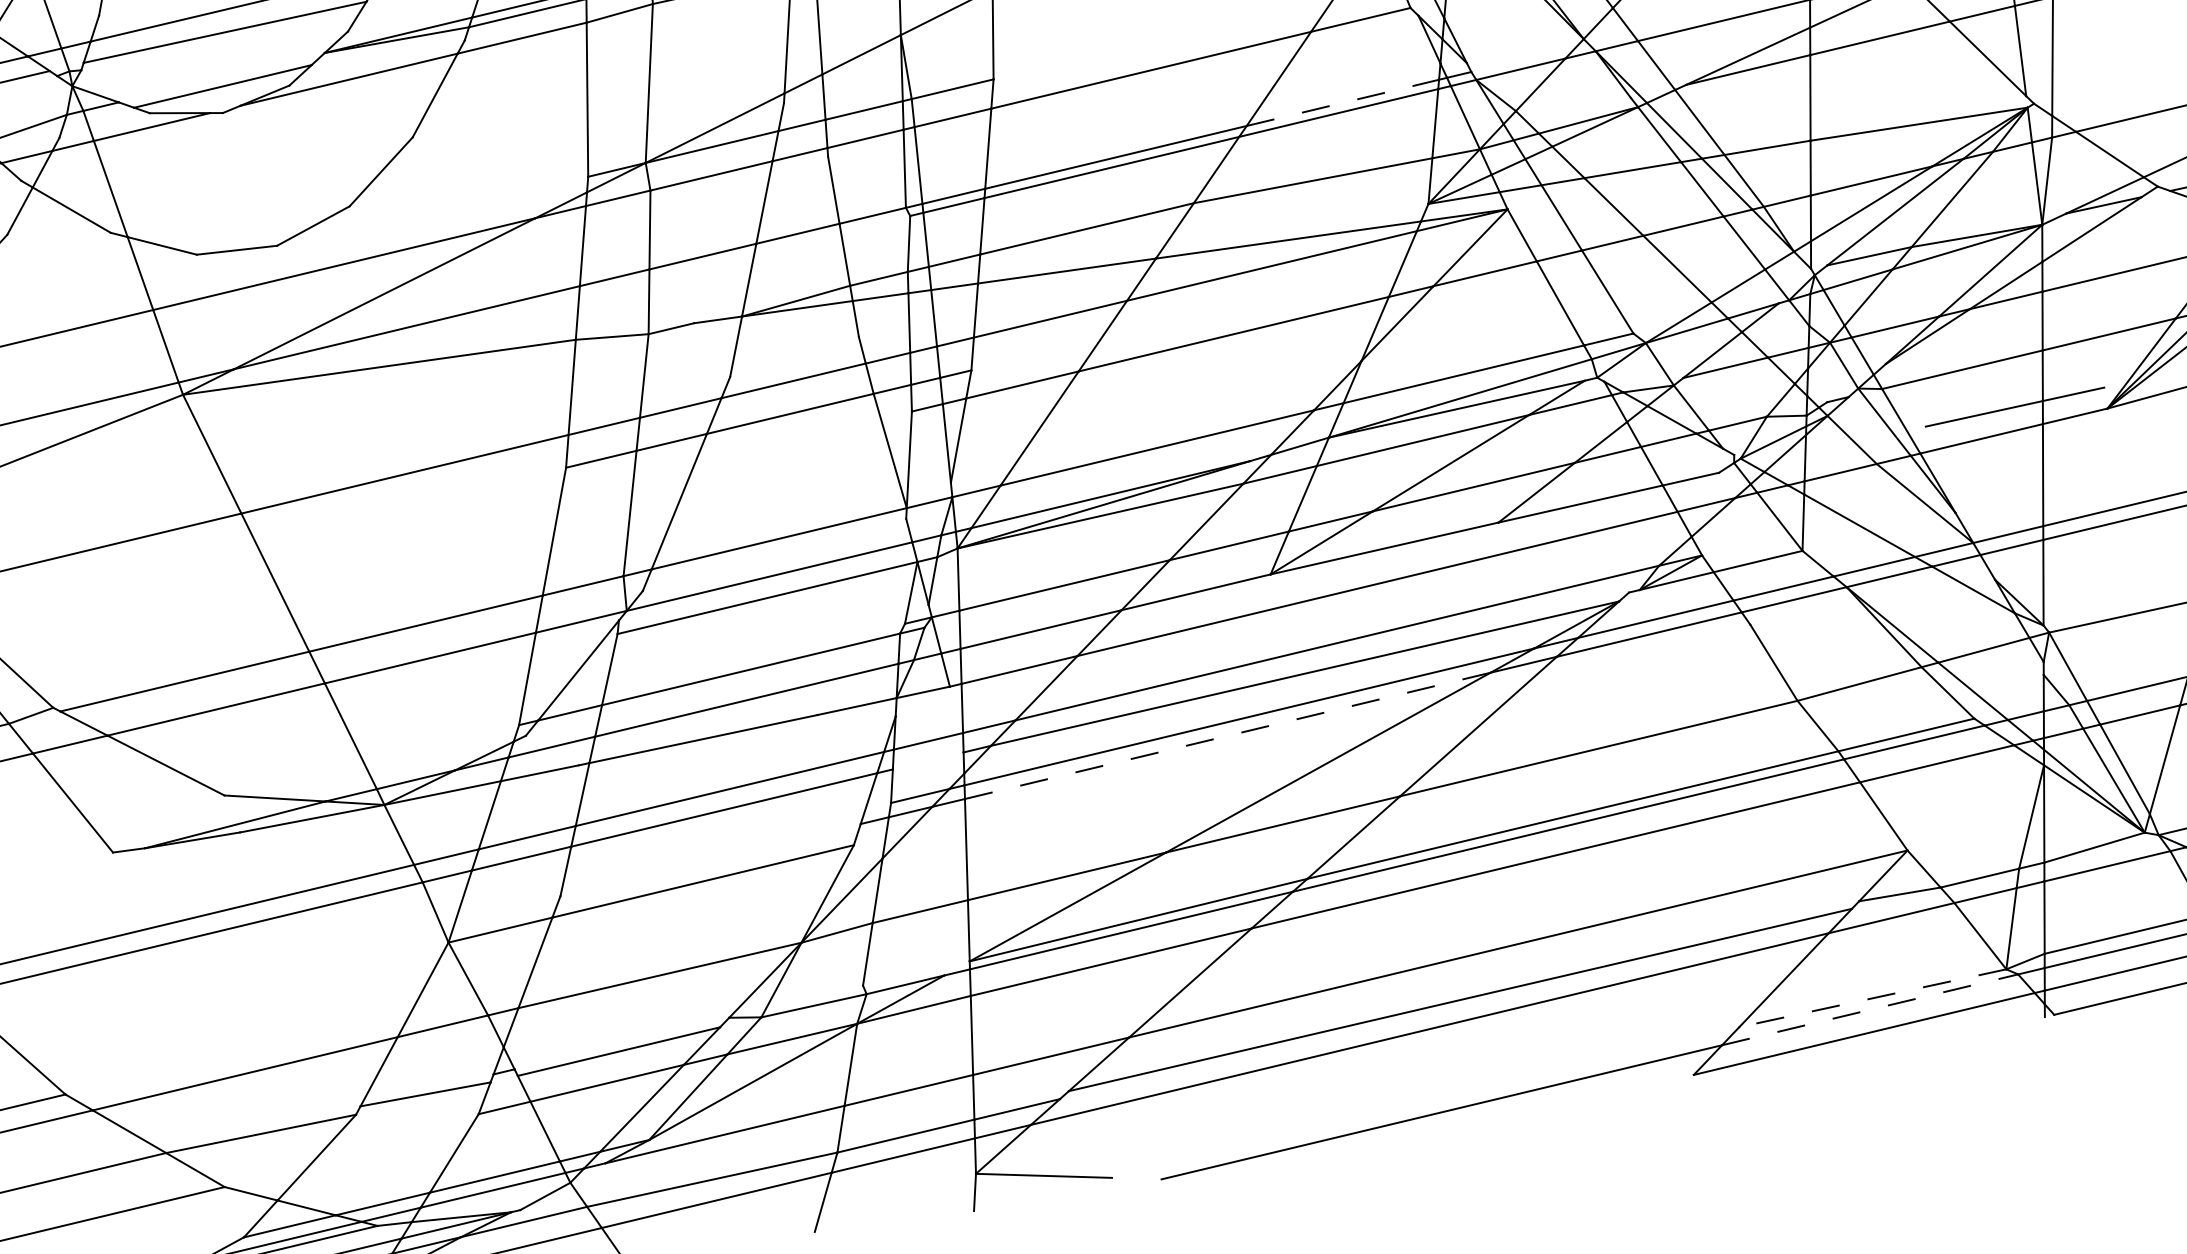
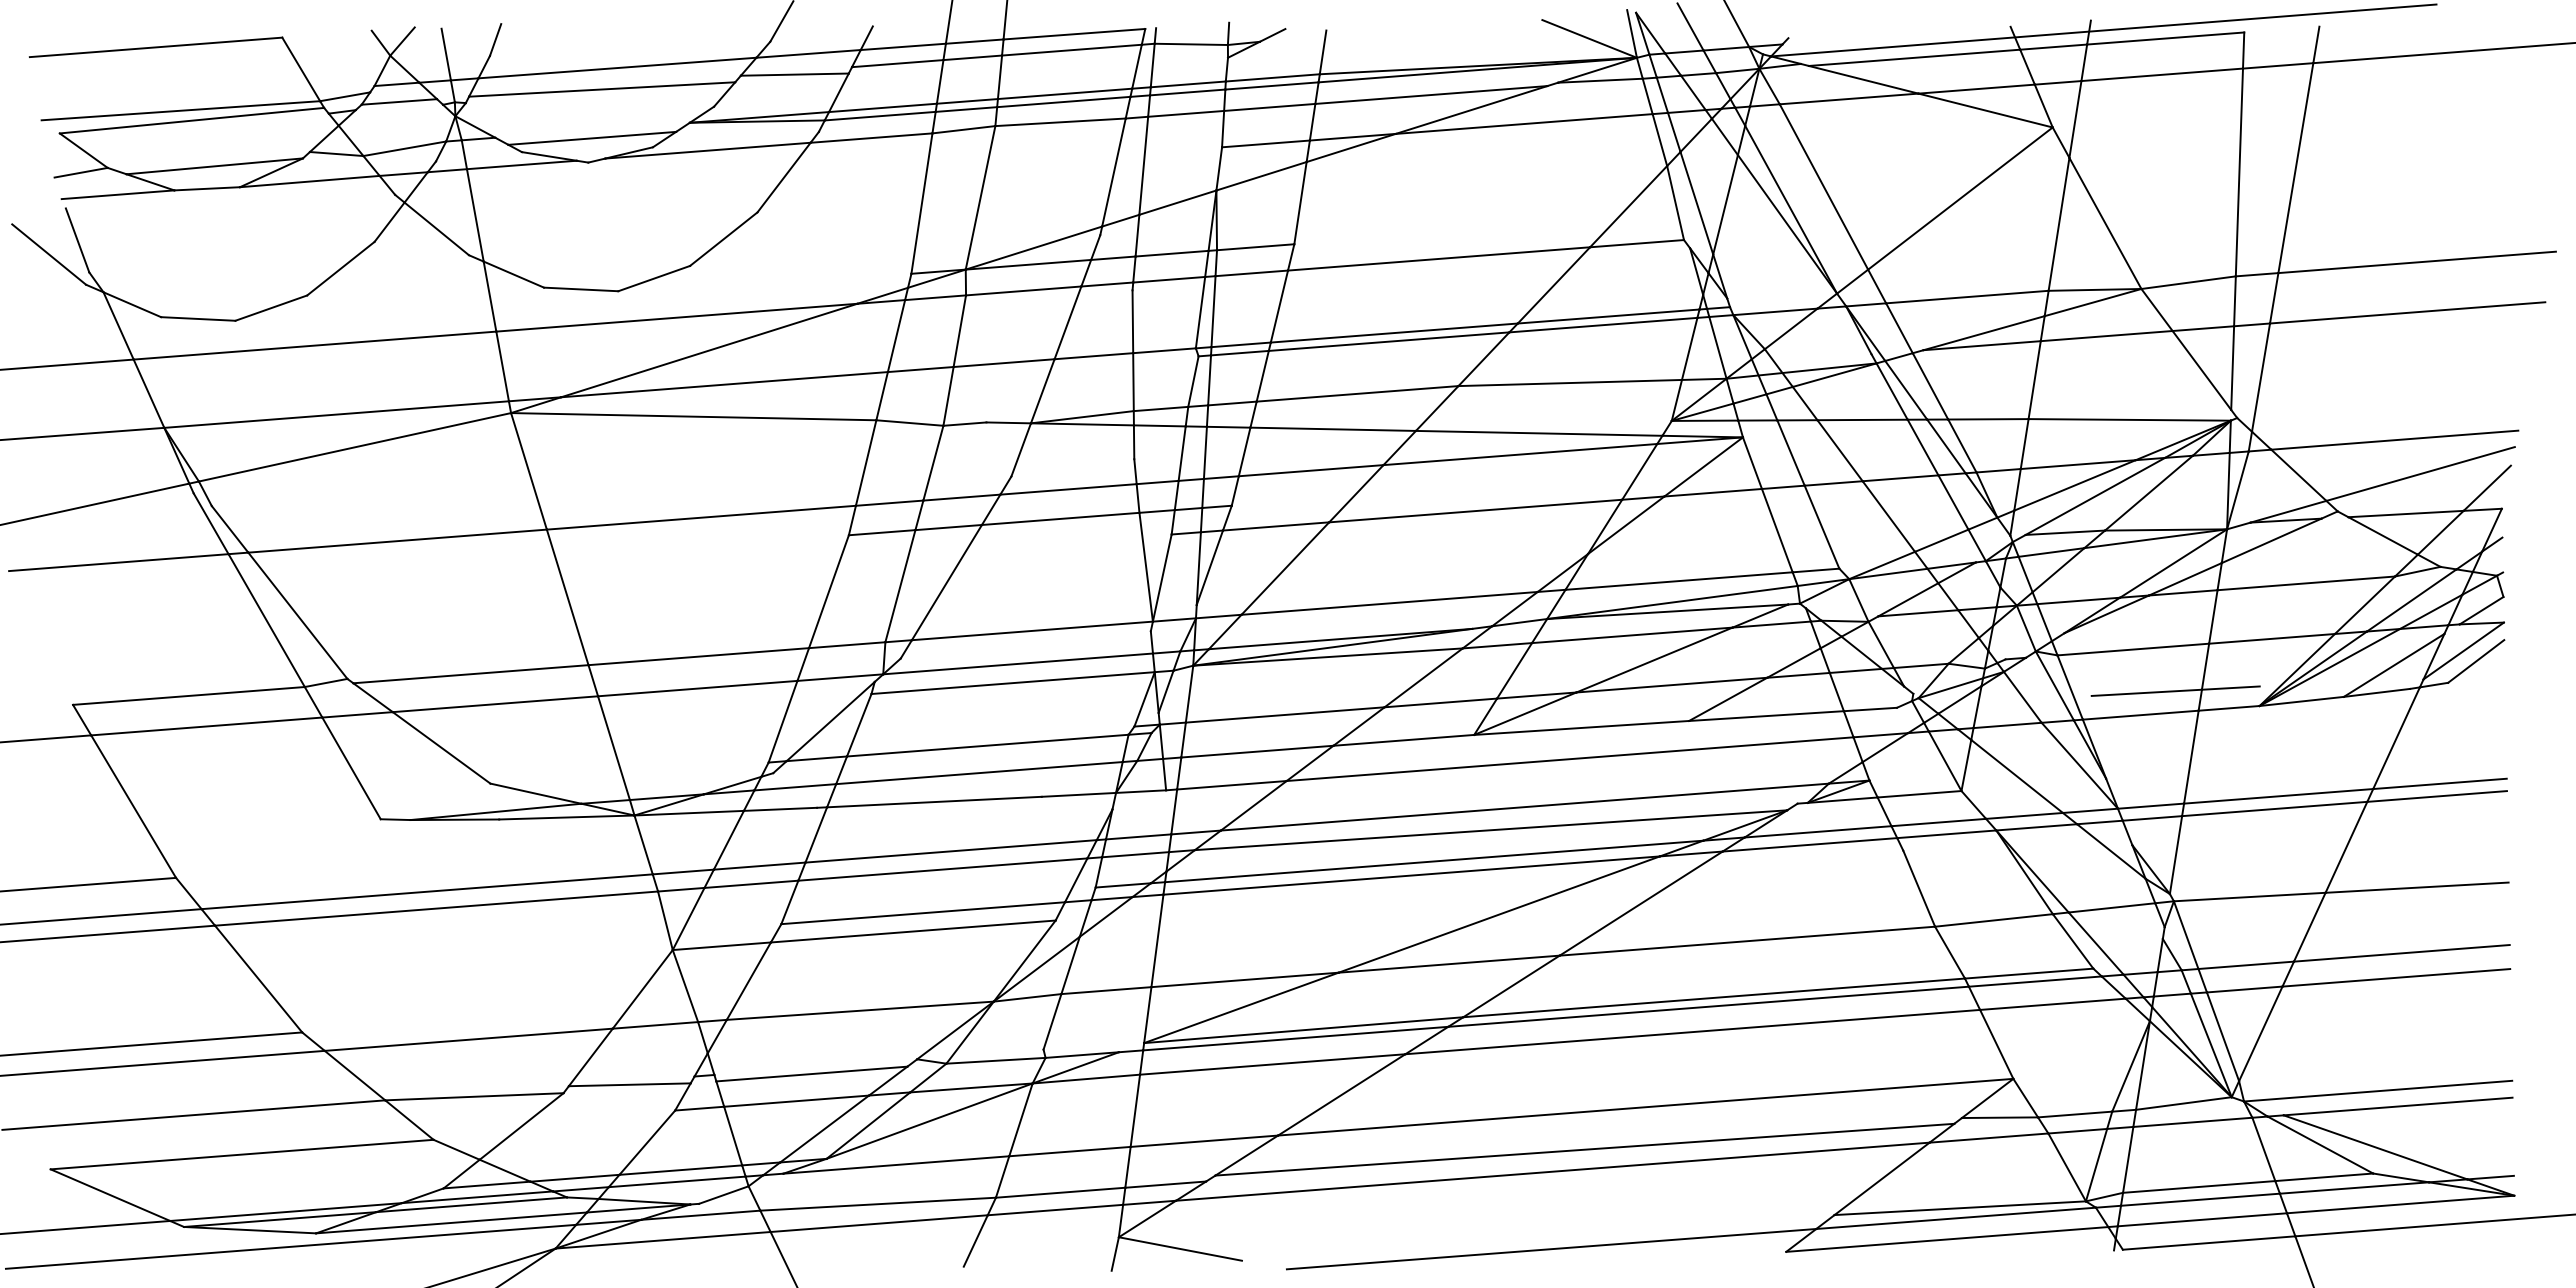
line: (1343, 102) -> (1609, 316), dashed -> solid
line: (1227, 735) -> (1411, 875), dashed -> solid
line: (928, 760) -> (1135, 854), added
line: (710, 860) -> (923, 913), added
line: (1873, 998) -> (1960, 1208), dashed -> solid
line: (1870, 1009) -> (1956, 1218), dashed -> solid

